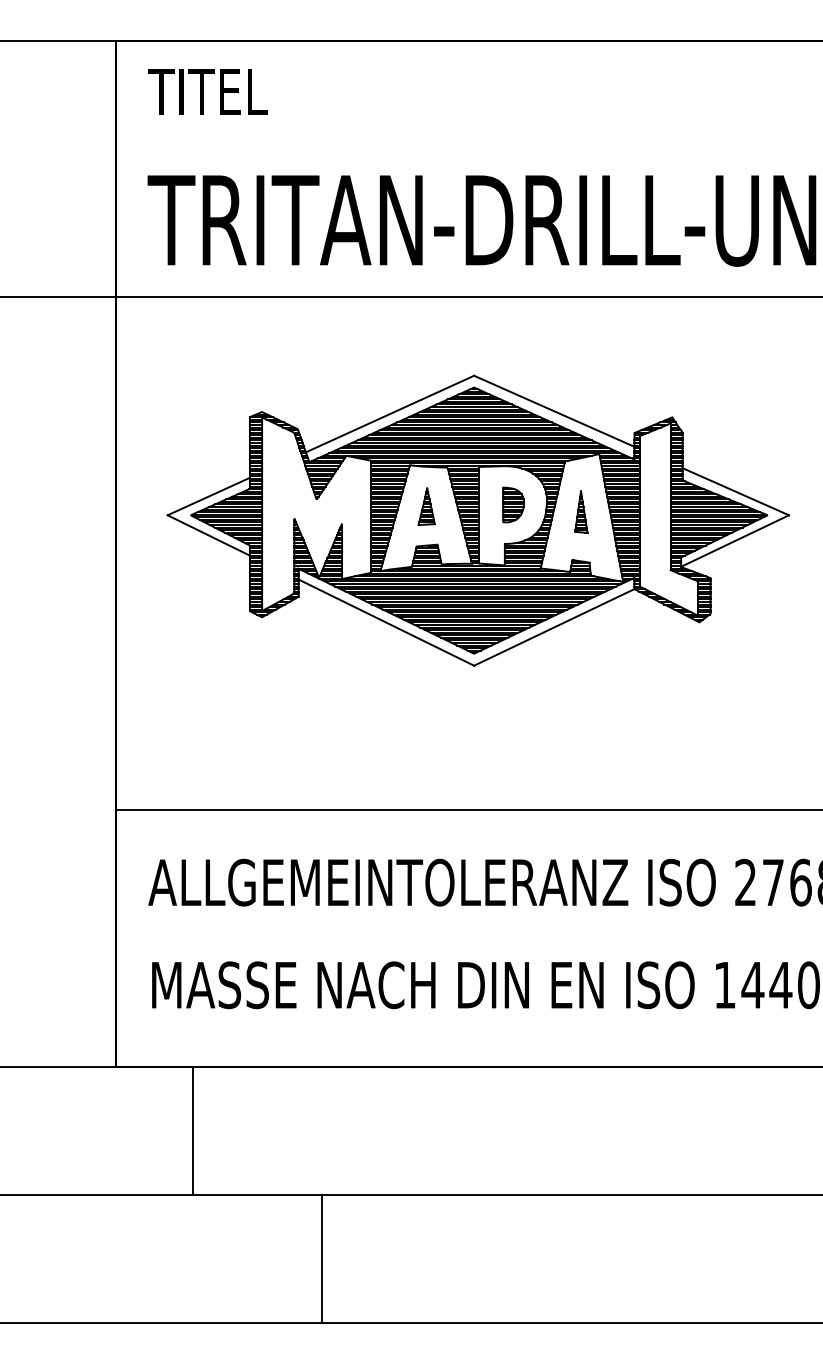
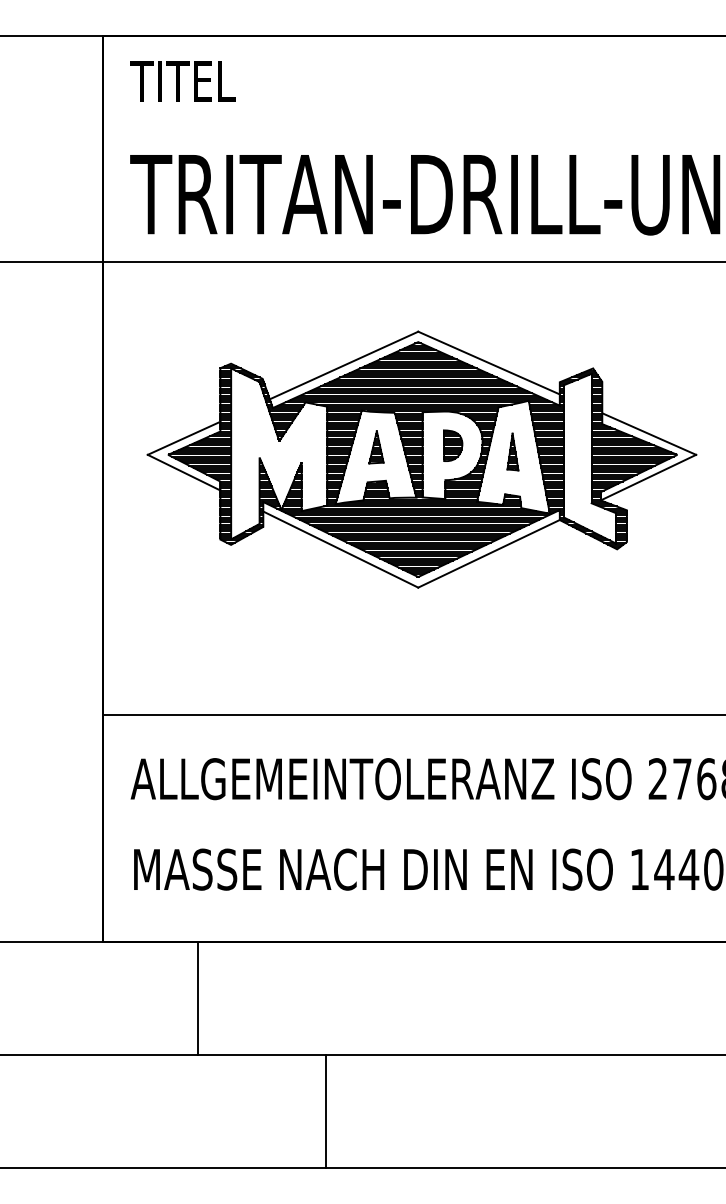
line: (193, 1130) -> (198, 997), moved
line: (321, 1258) -> (325, 1110), moved

